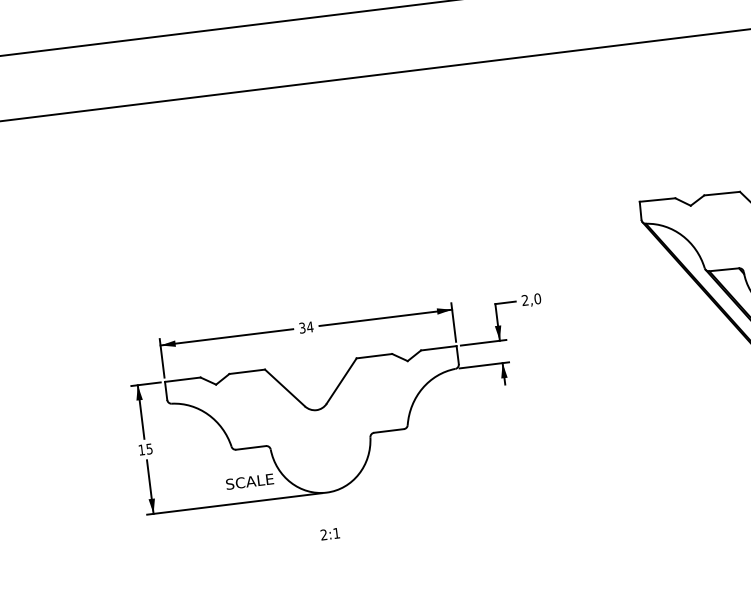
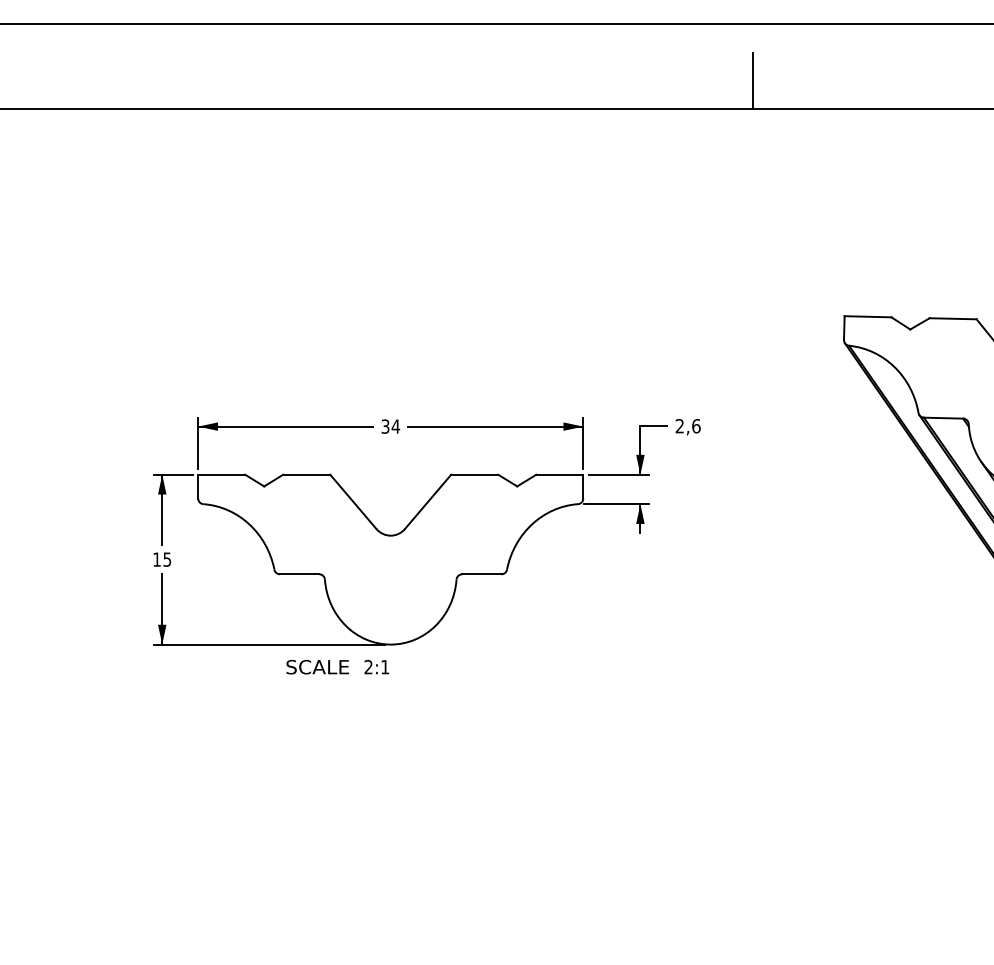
line: (548, 31) -> (752, 80), added
text: (537, 298) -> (696, 425), 2,0 -> 2,6
text: (249, 481) -> (317, 666), moved
text: (330, 534) -> (376, 667), moved

